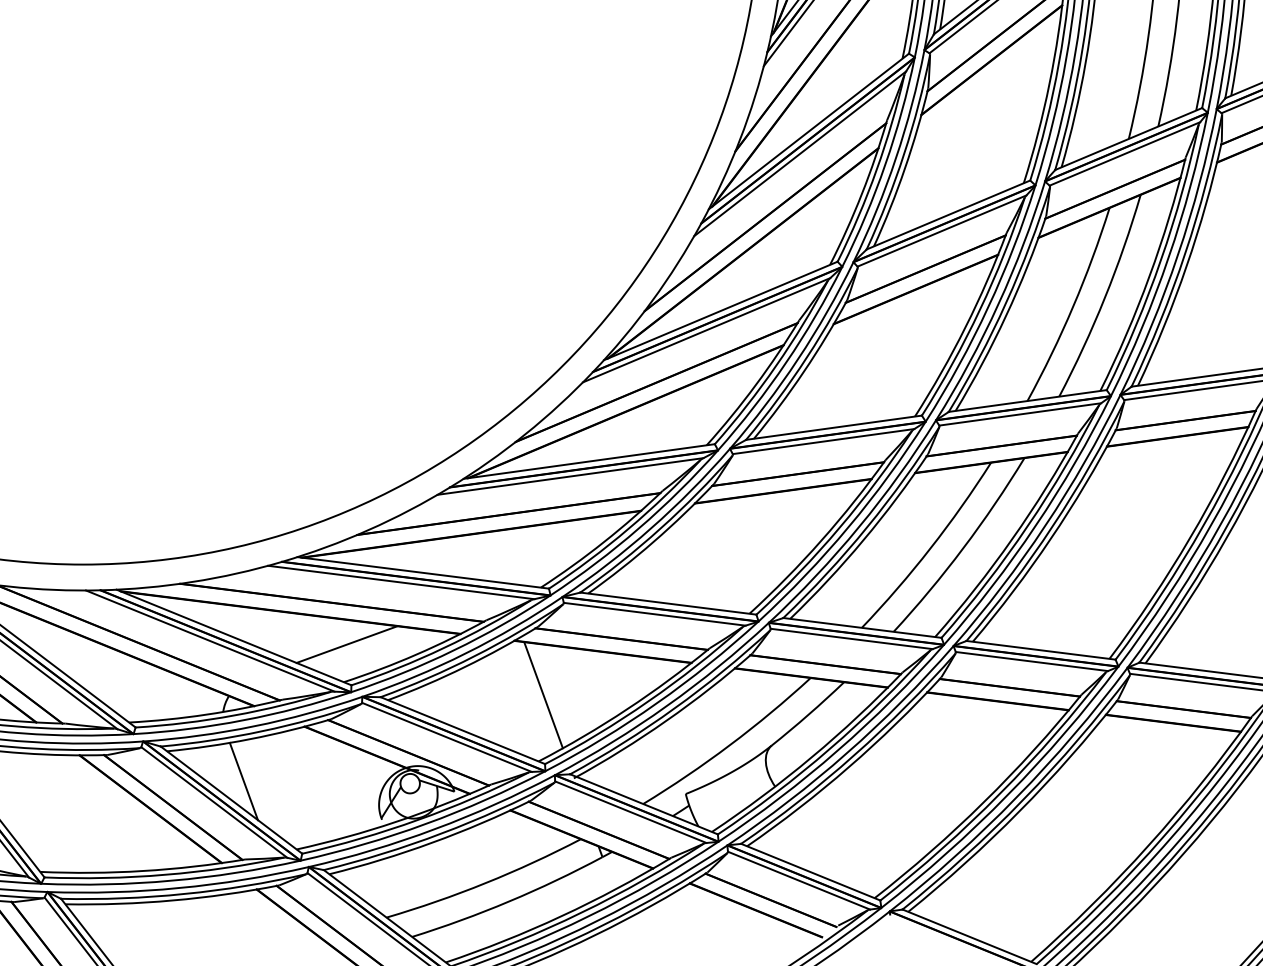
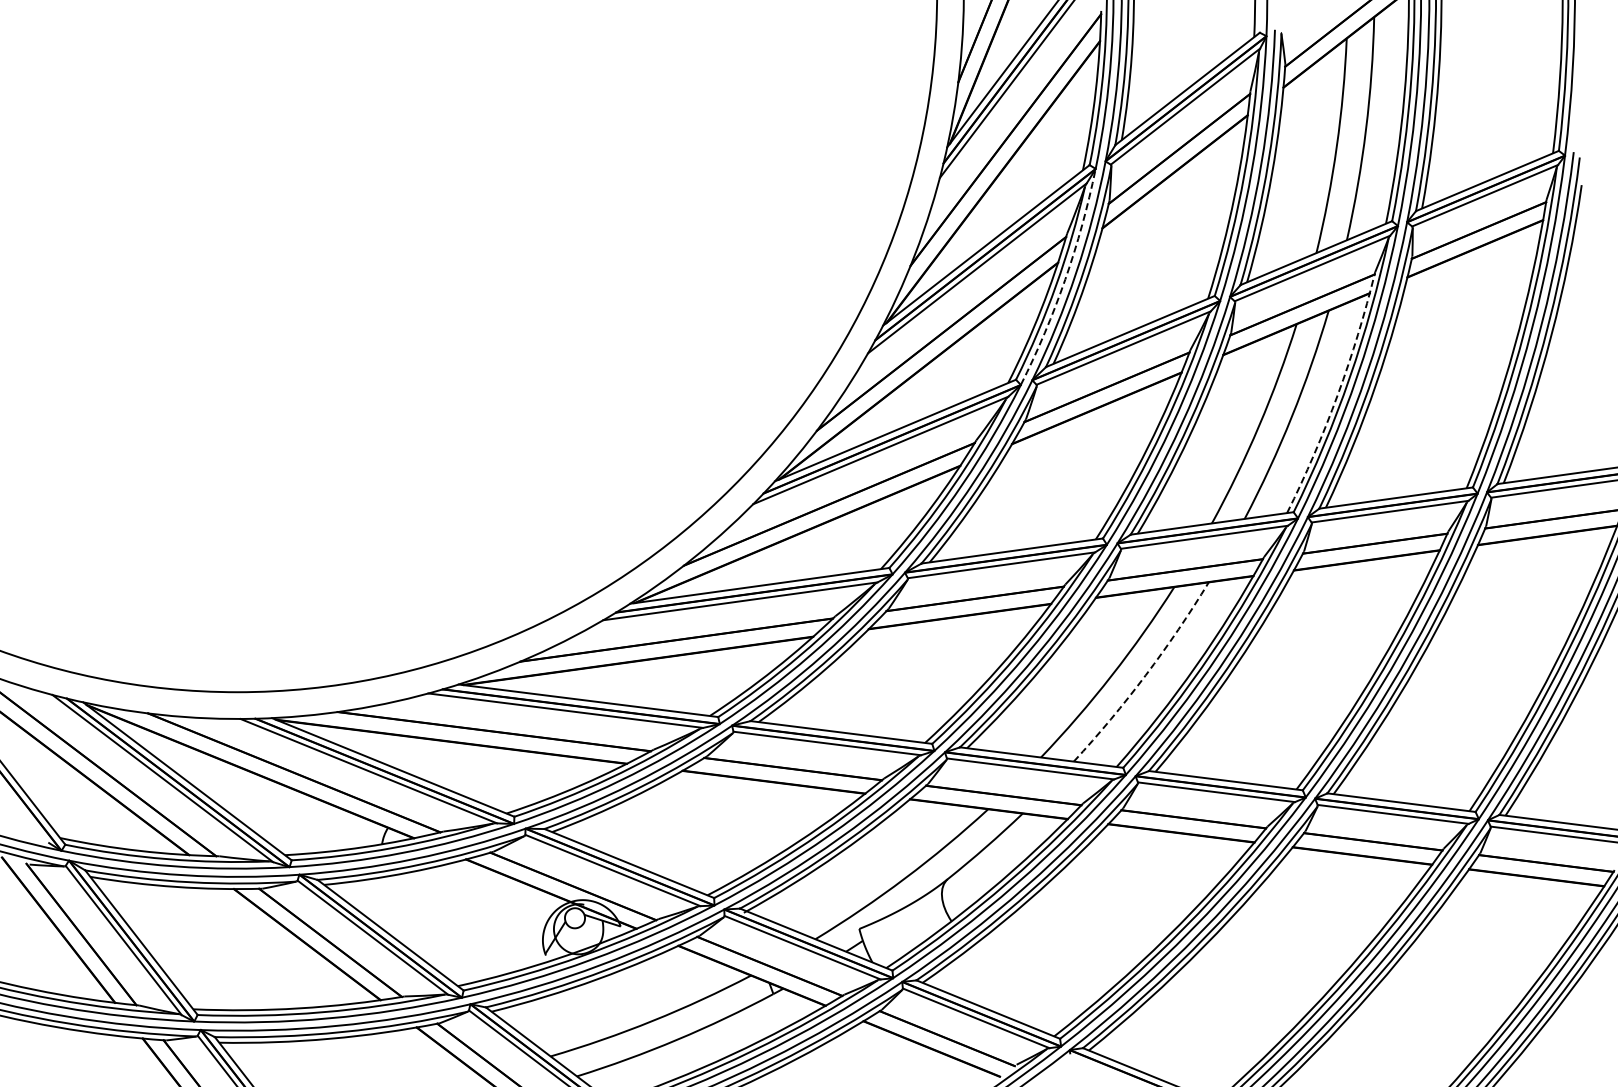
arc: (885, 164) -> (1065, 279), solid -> dashed
arc: (1149, 277) -> (1337, 395), solid -> dashed
arc: (963, 548) -> (1145, 675), solid -> dashed
line: (346, 644) -> (509, 774), removed
line: (543, 694) -> (712, 826), removed
line: (243, 780) -> (402, 915), removed

